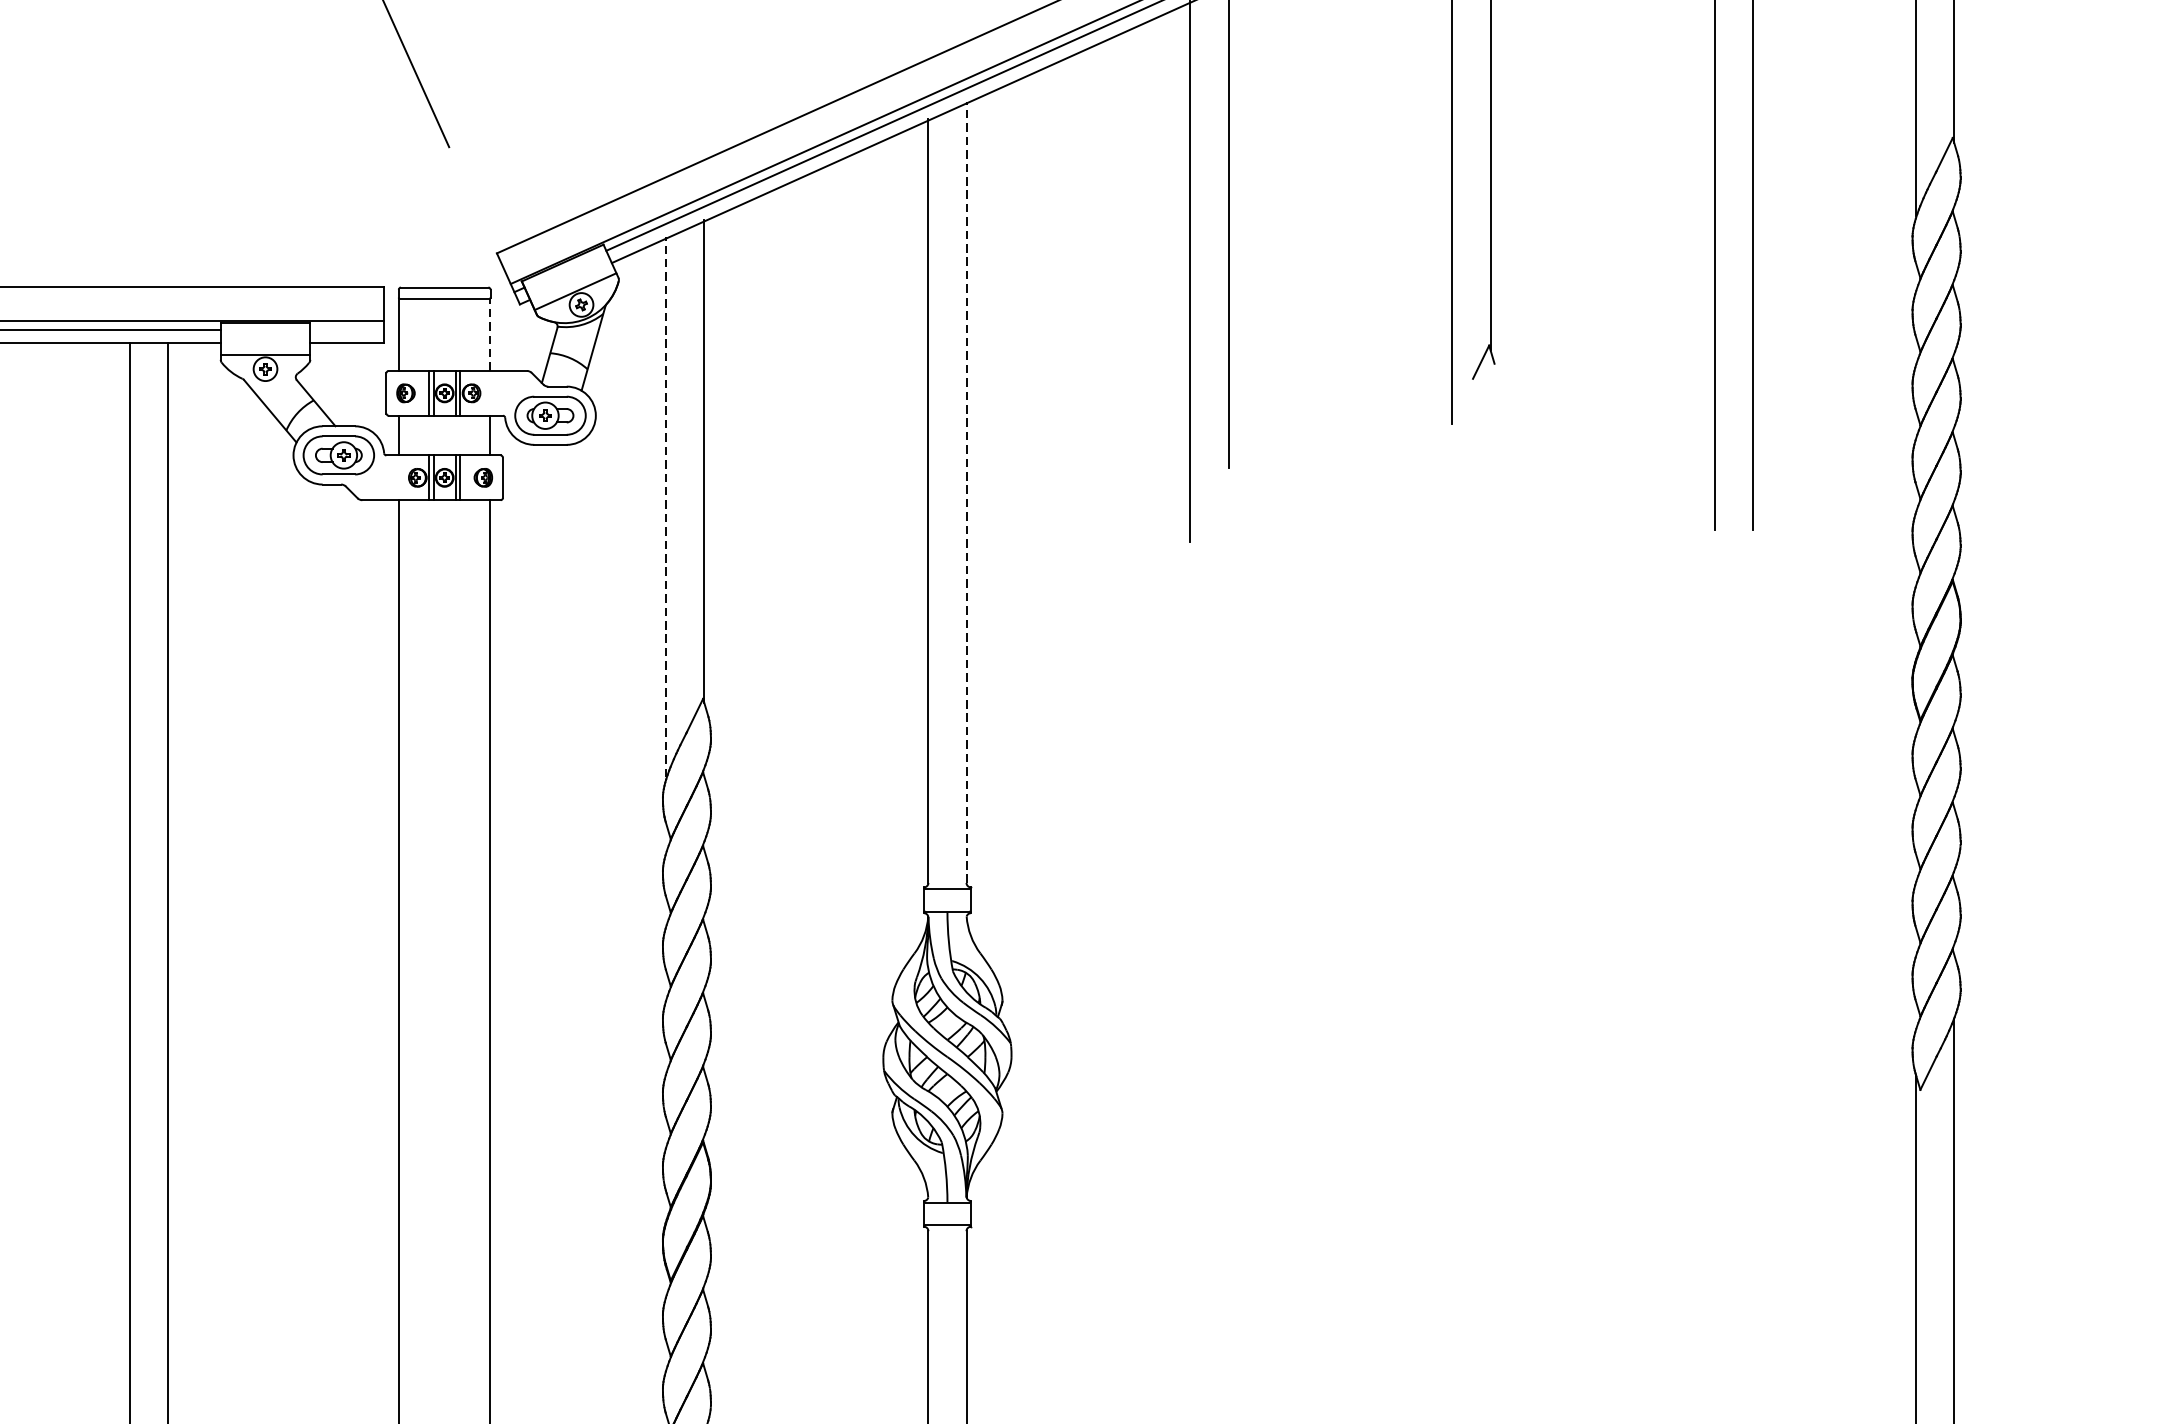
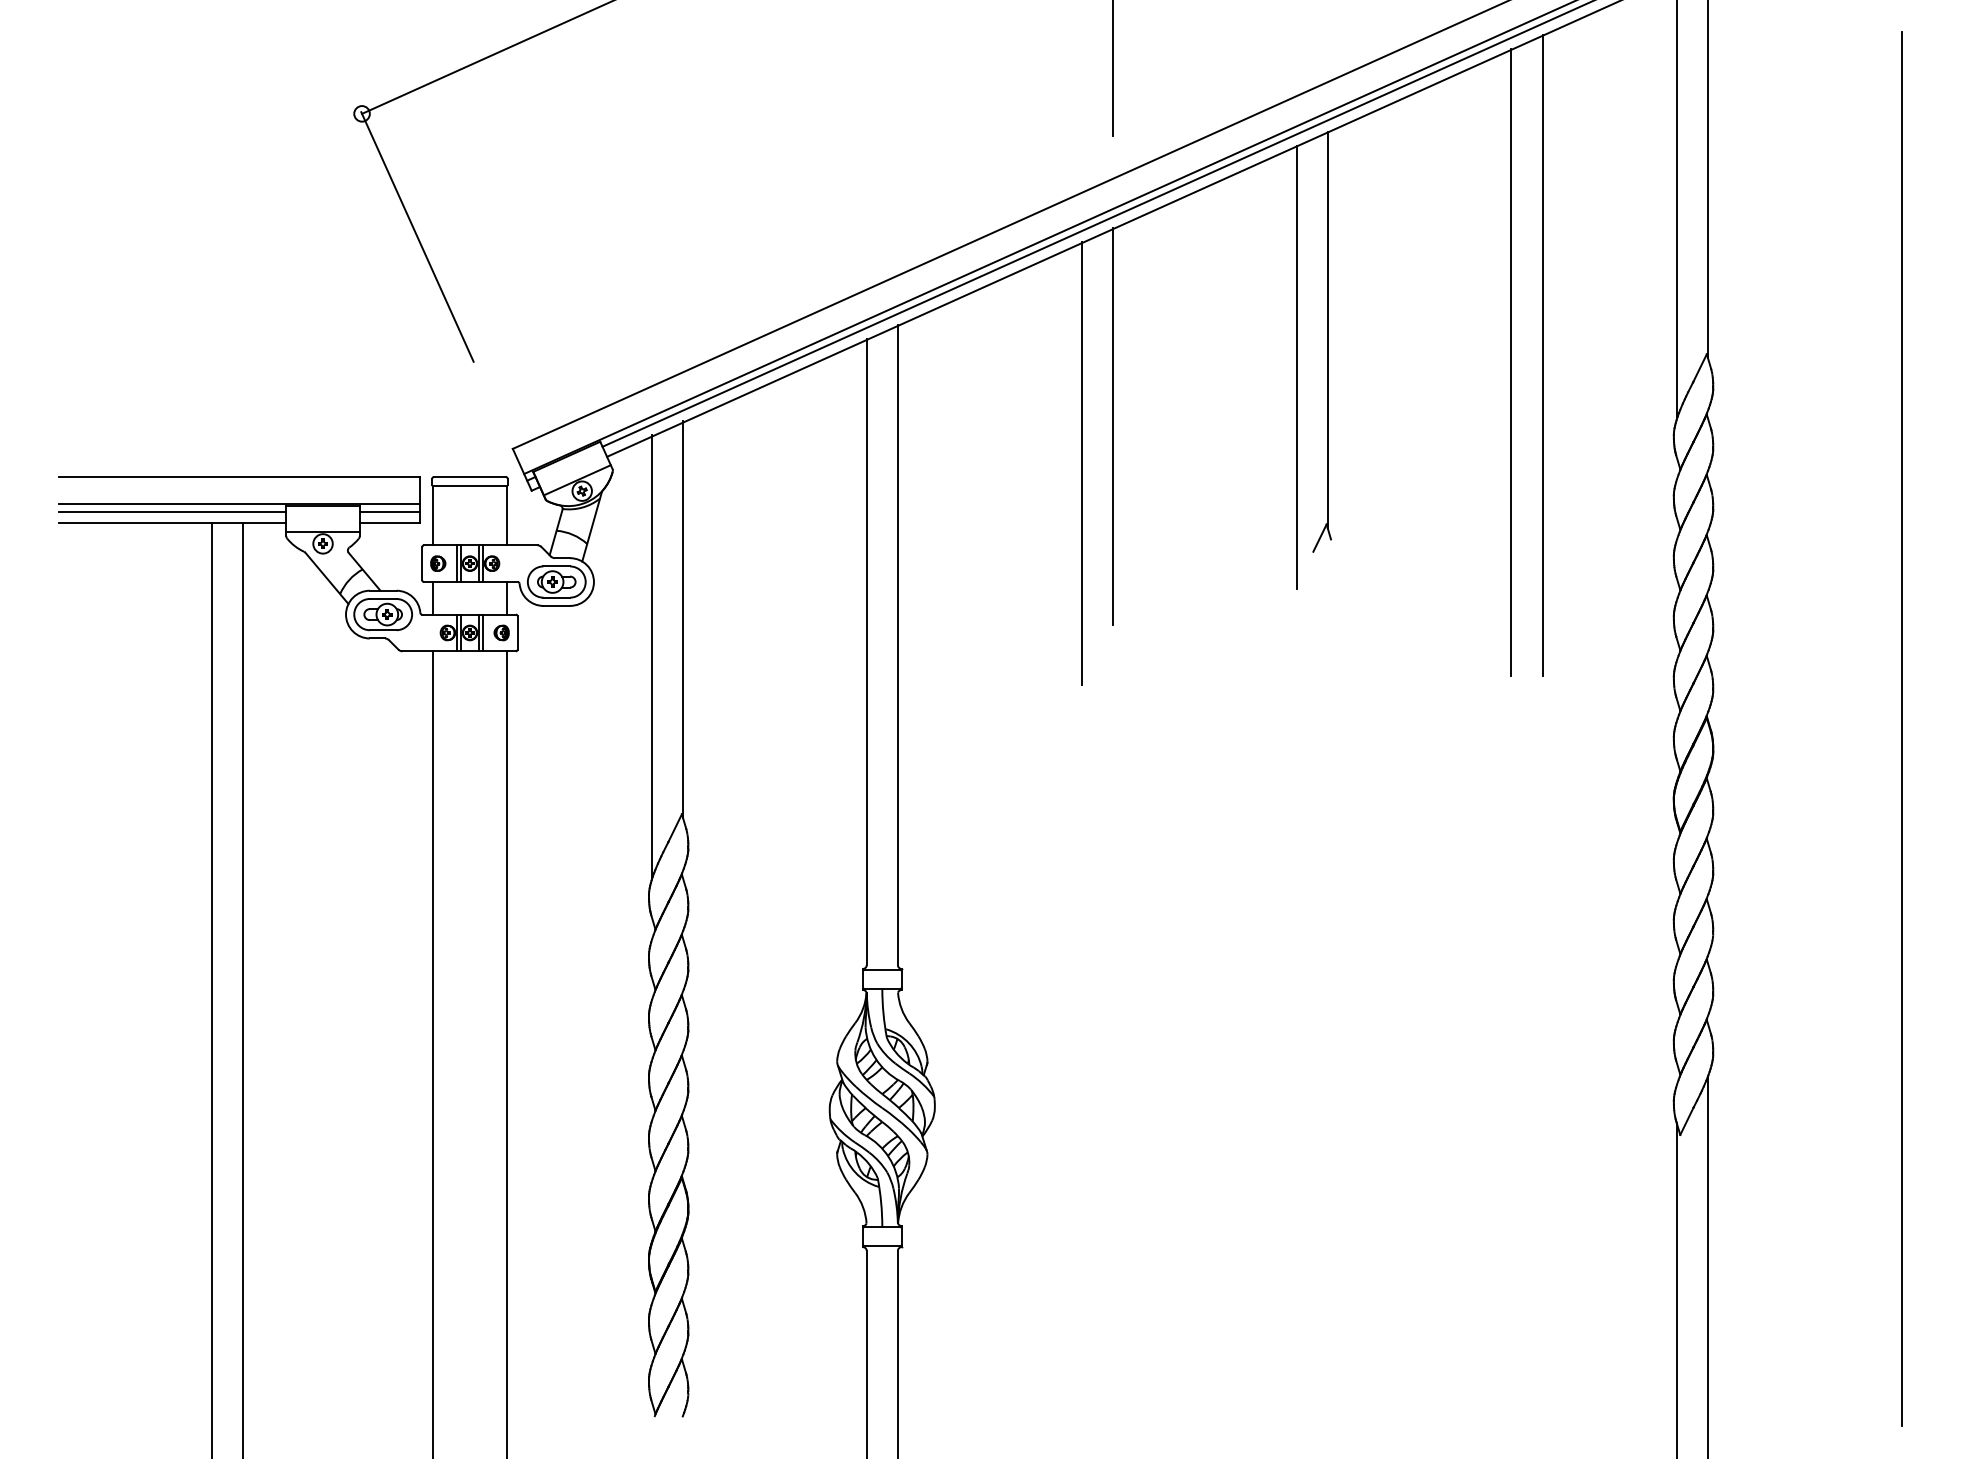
line: (346, 329) -> (389, 511), added
line: (490, 334) -> (507, 515), dashed -> solid
line: (965, 491) -> (897, 644), dashed -> solid
line: (666, 506) -> (651, 656), dashed -> solid

